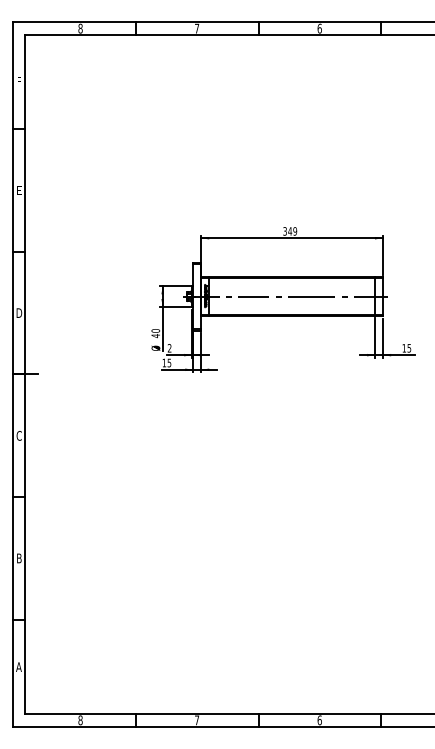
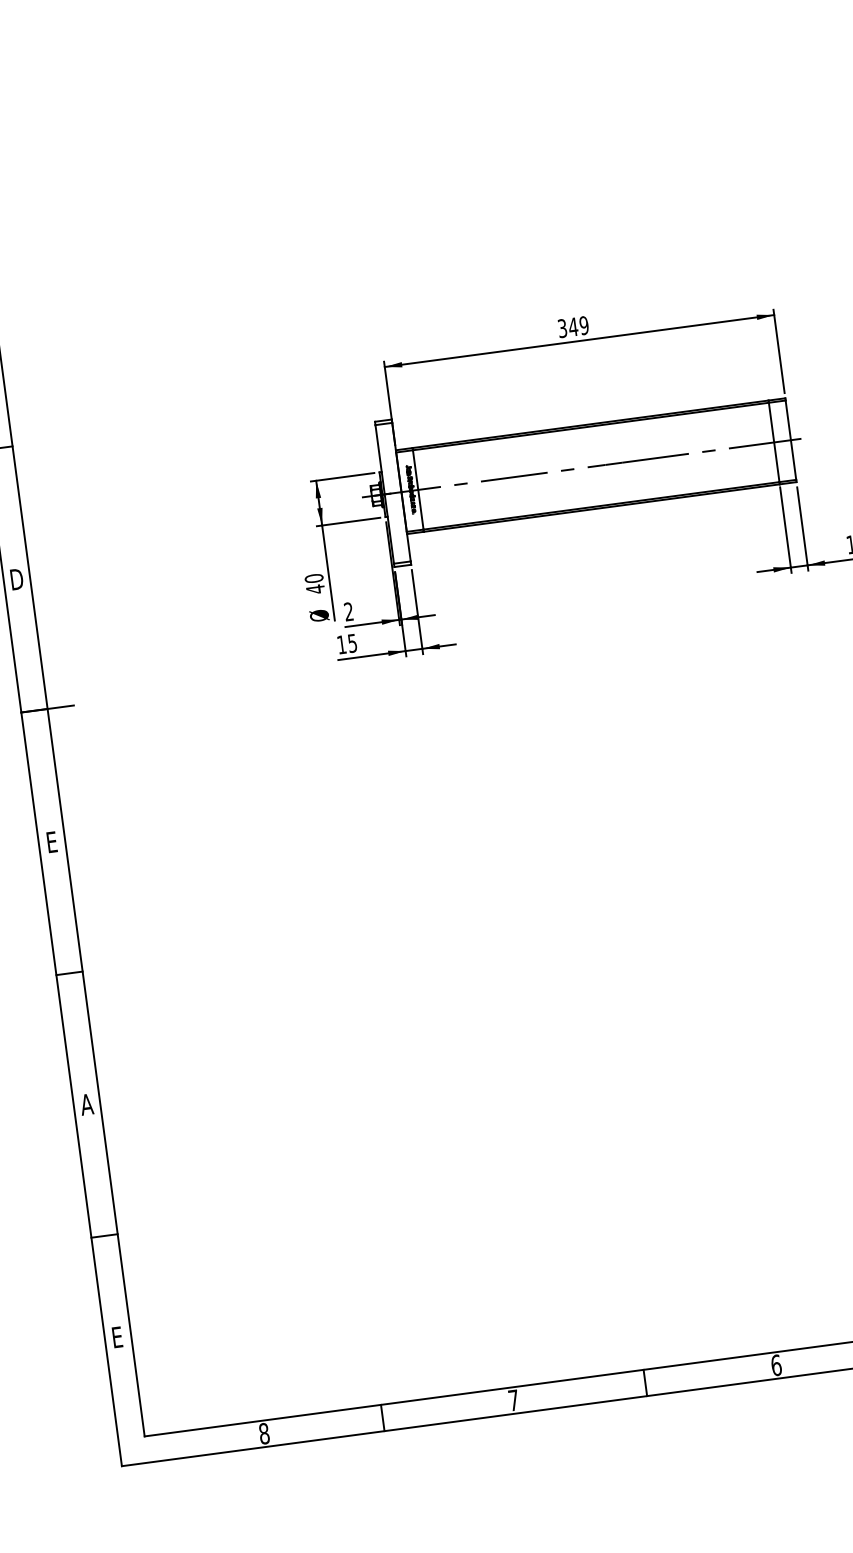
text: (18, 435) -> (50, 841), C -> E
text: (18, 558) -> (85, 1104), B -> A
text: (18, 666) -> (116, 1336), A -> E

